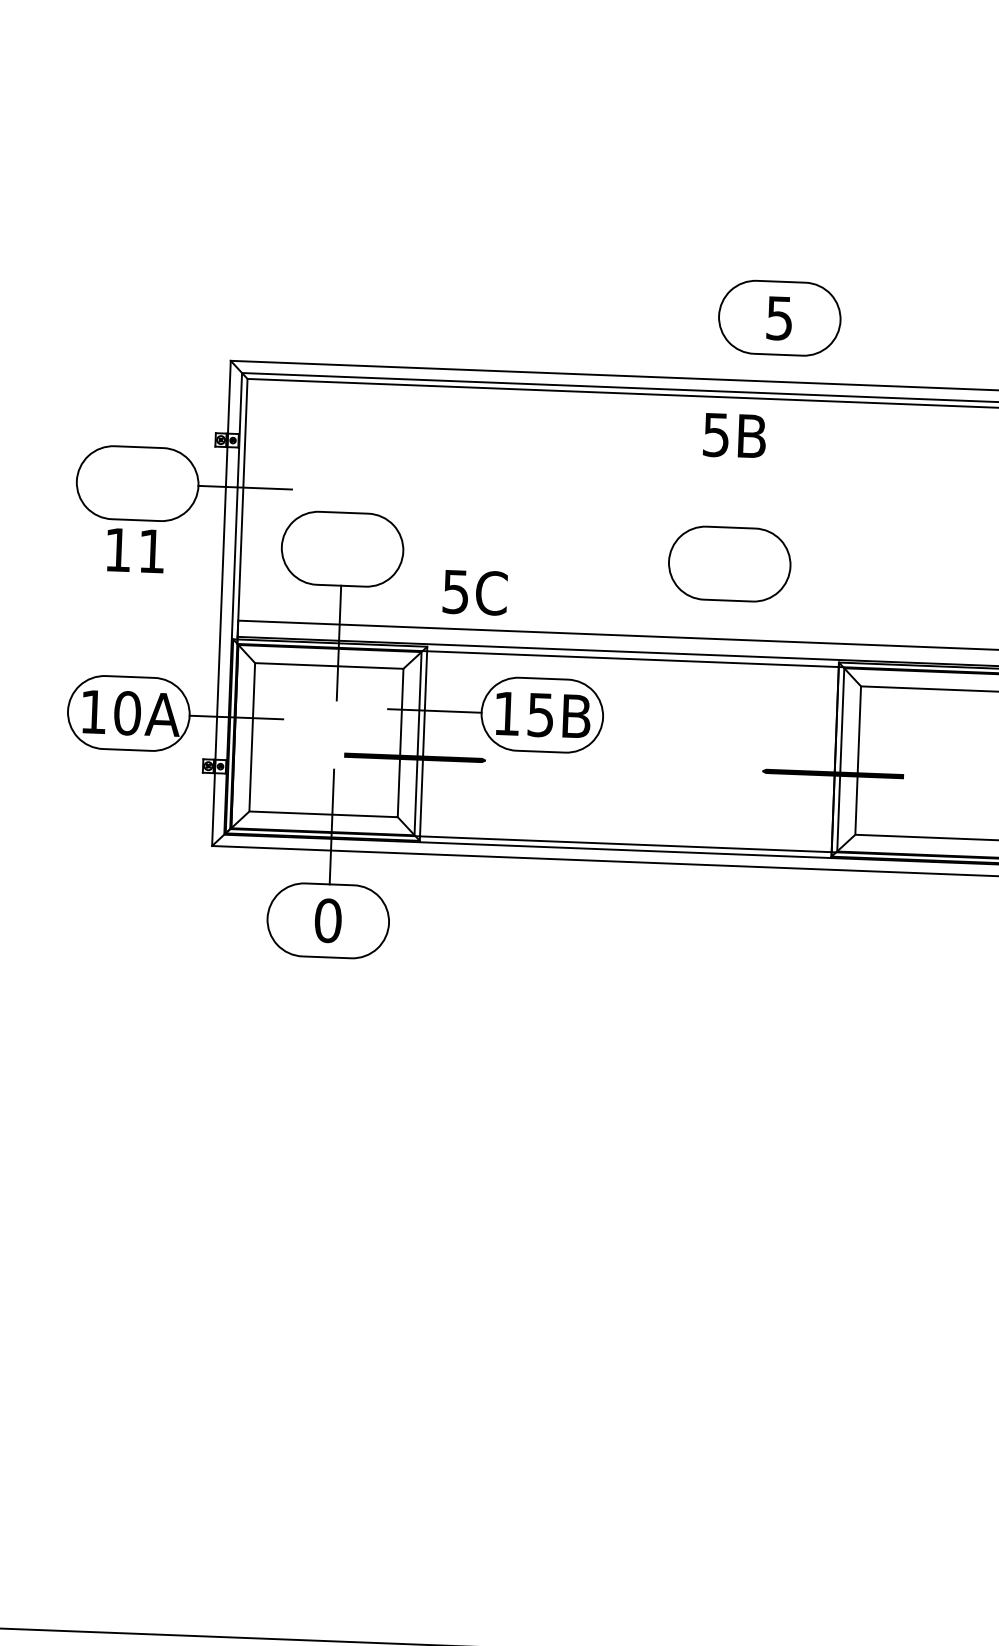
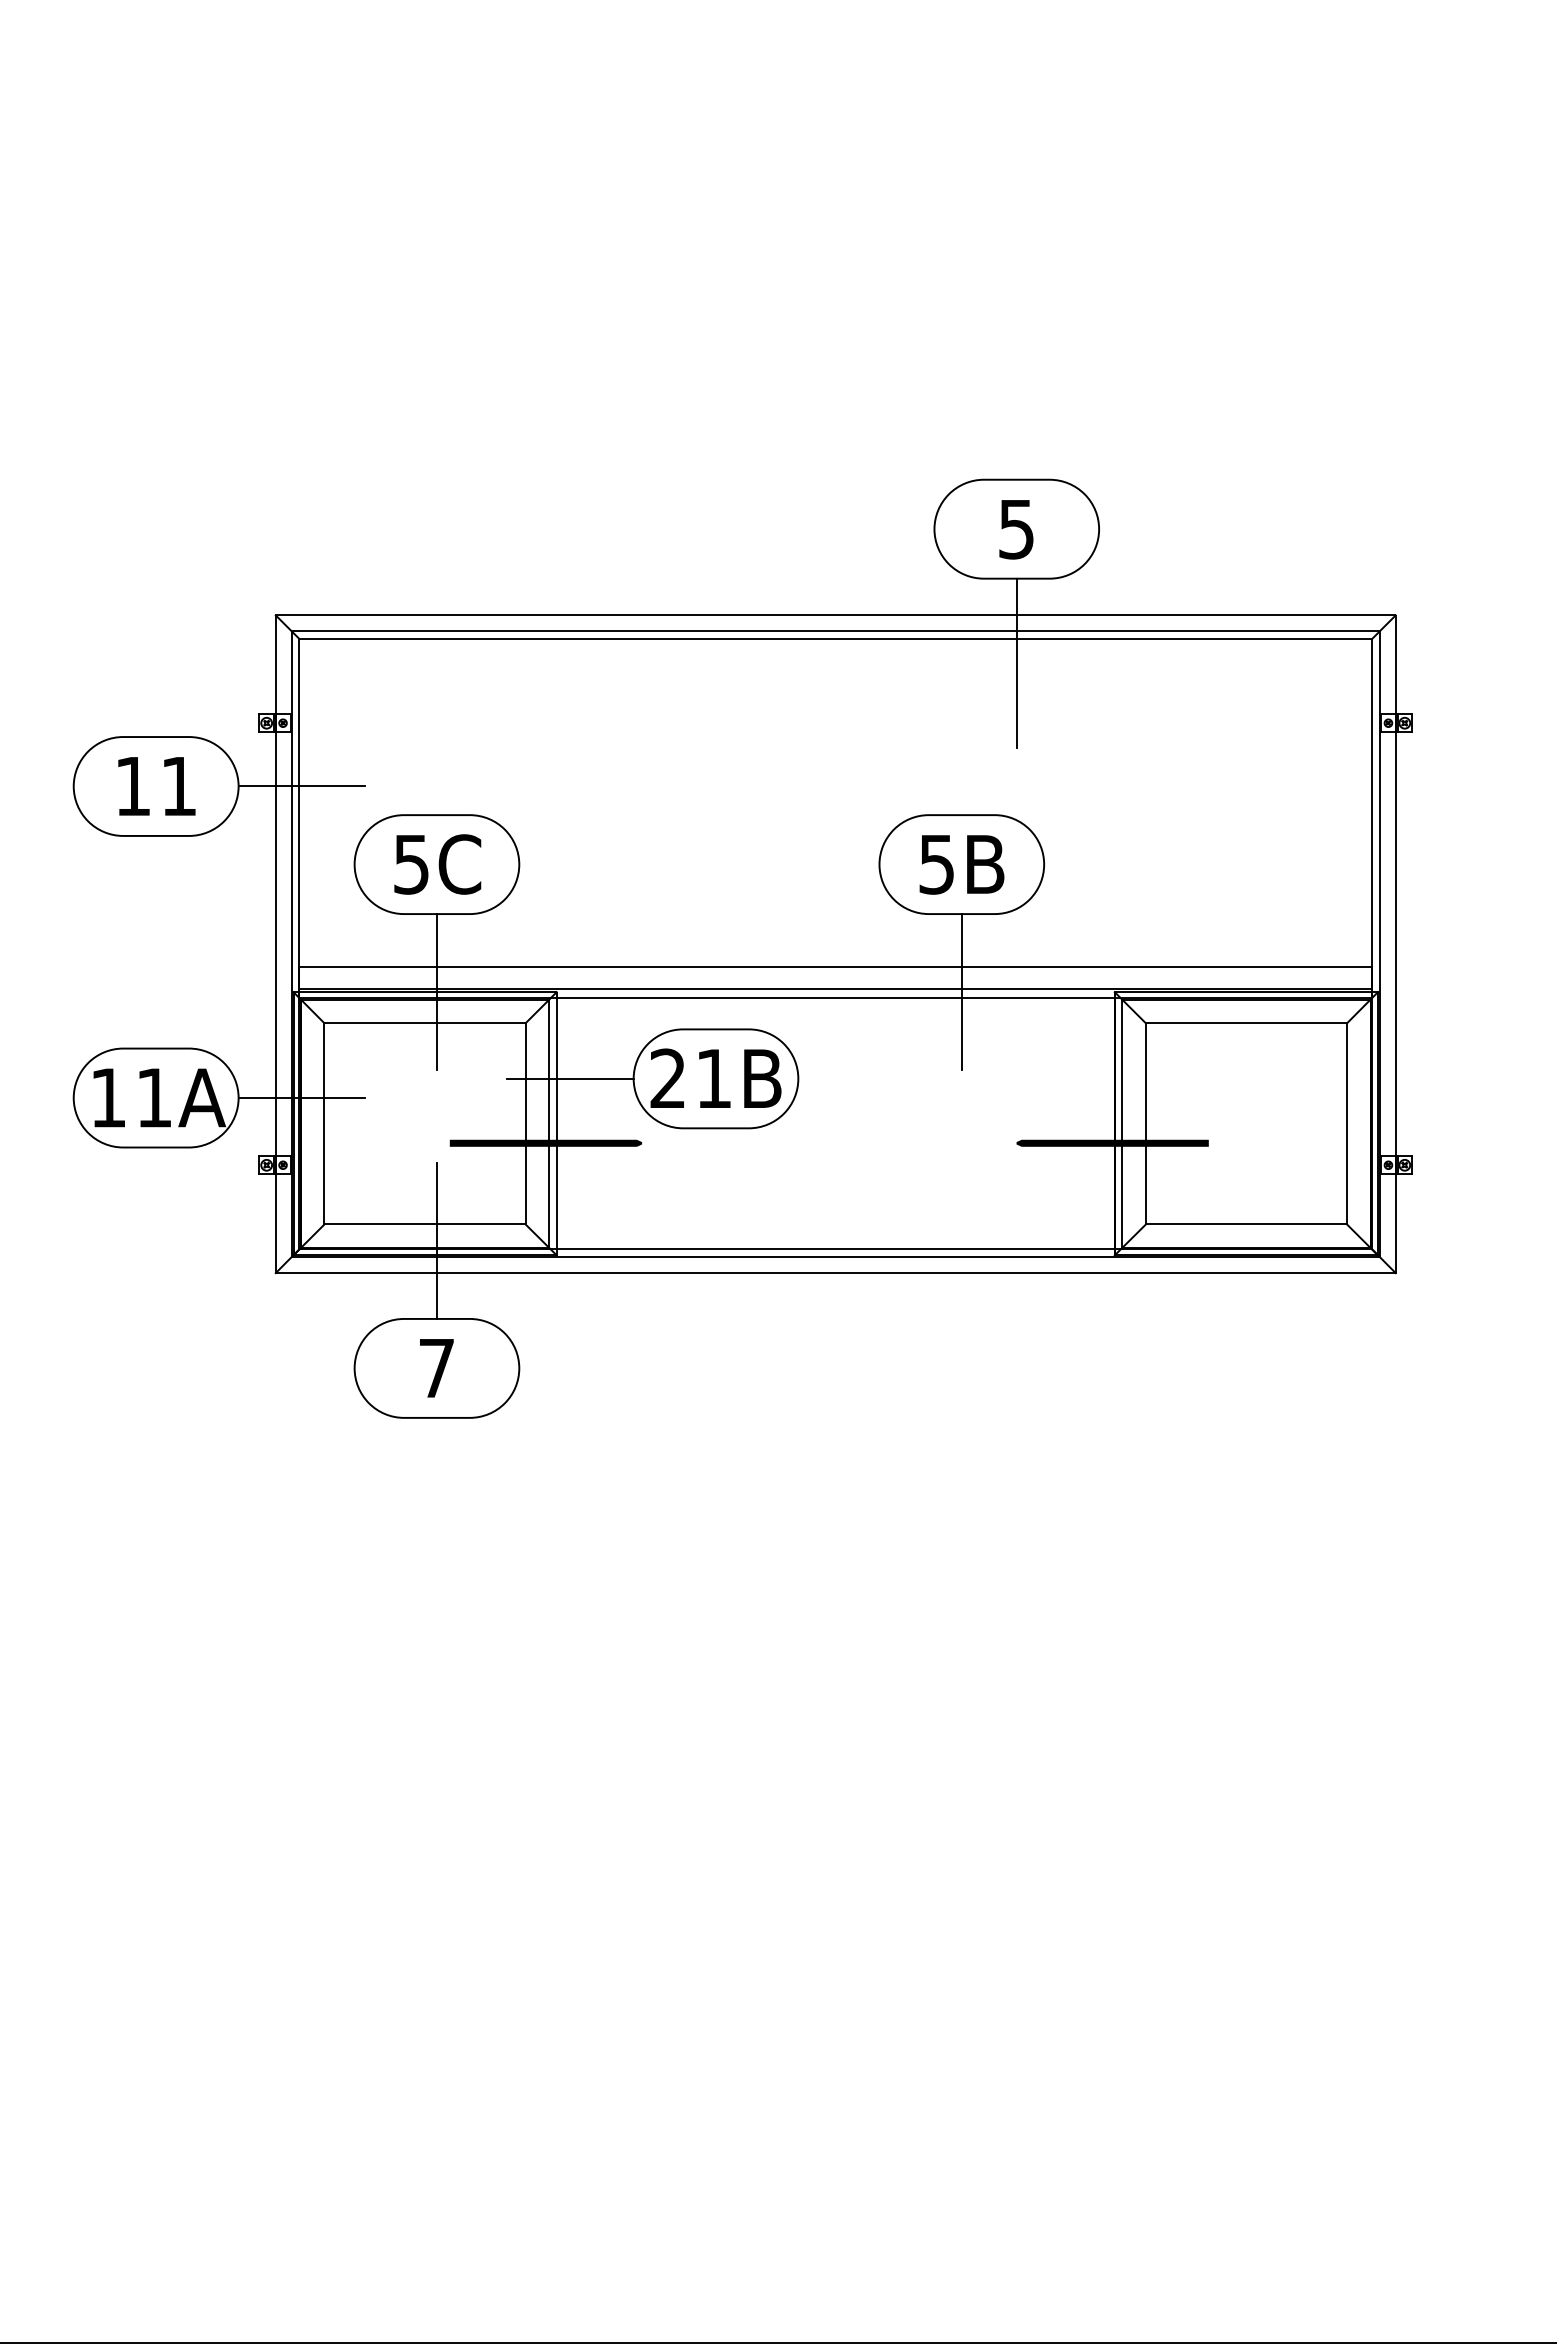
line: (775, 416) -> (1016, 662), added
text: (734, 435) -> (961, 864), moved
text: (135, 550) -> (156, 786), moved
text: (475, 592) -> (437, 864), moved
line: (725, 657) -> (961, 991), added
text: (127, 713) -> (154, 1097), 10A -> 11A
text: (523, 714) -> (690, 1078), 15B -> 21B
text: (327, 920) -> (436, 1368), 0 -> 7

